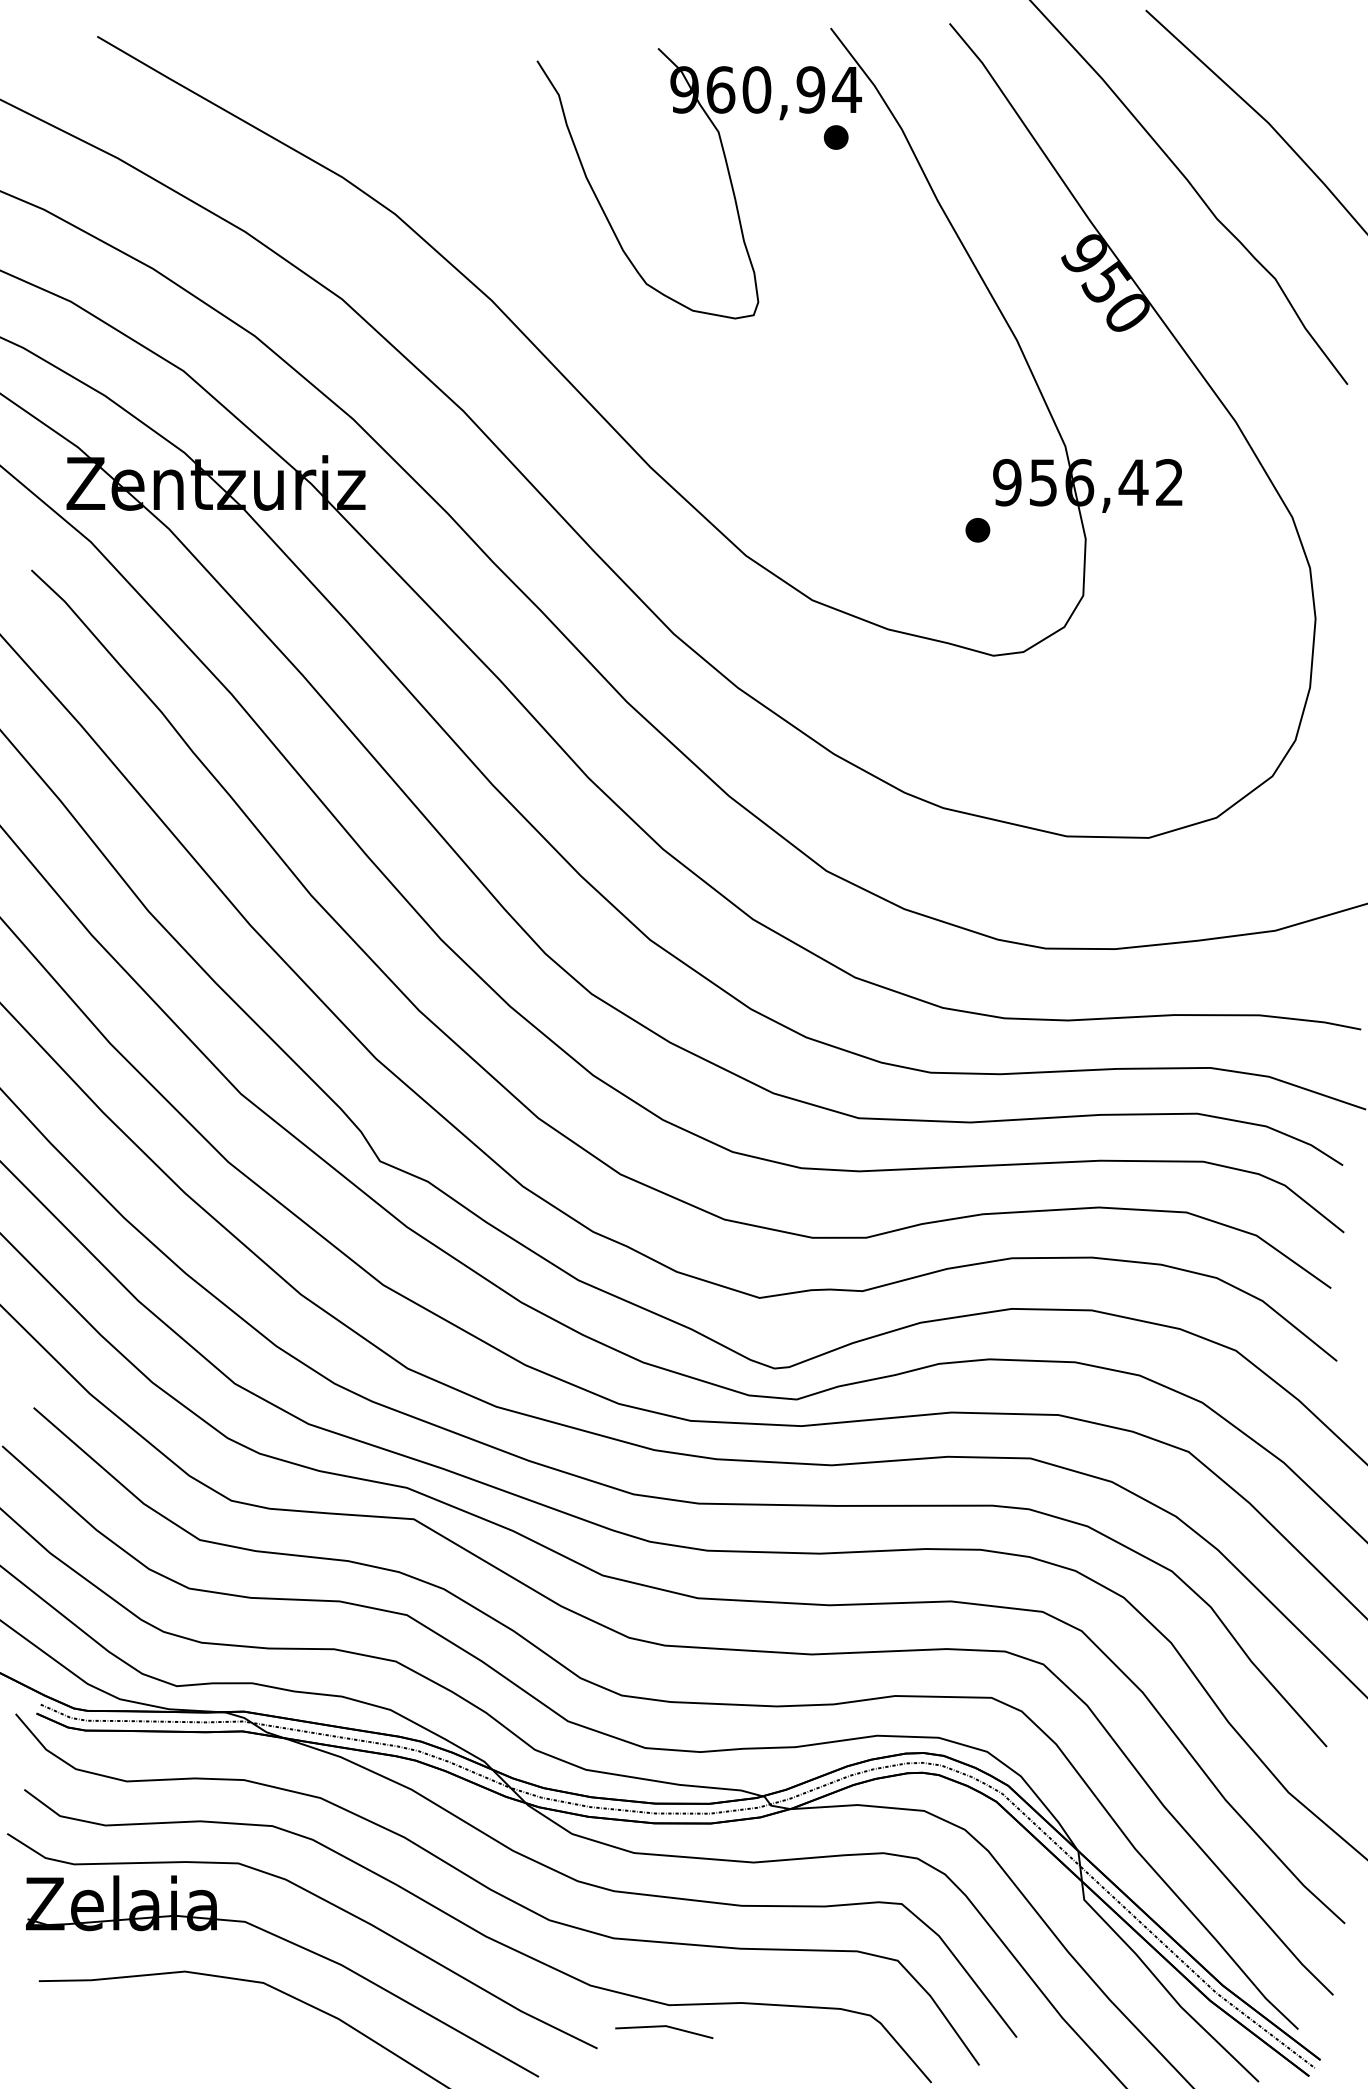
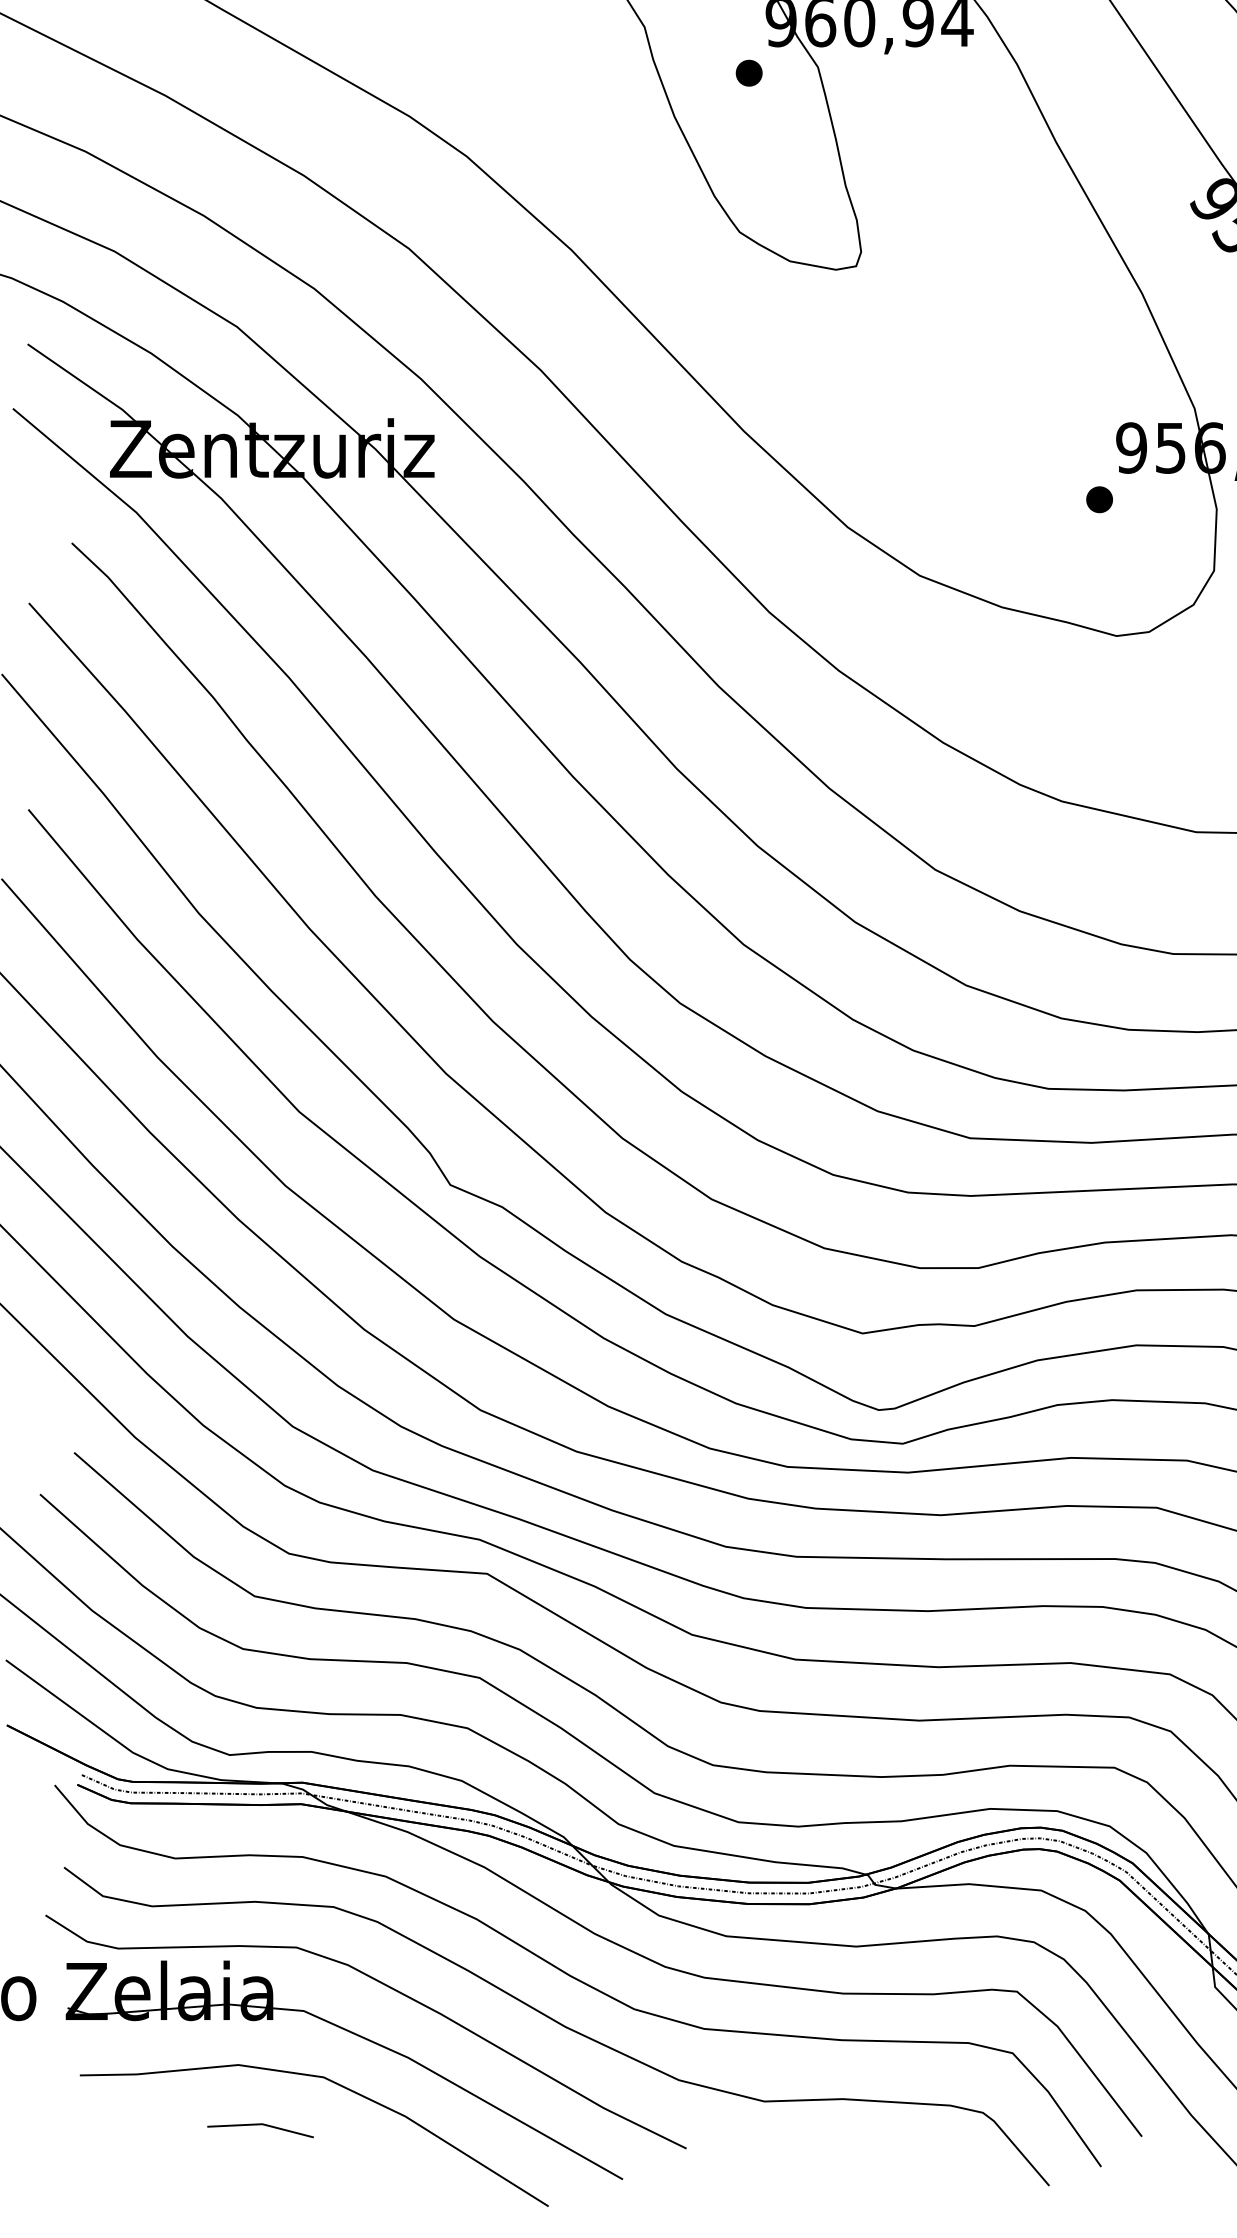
part: (835, 137) -> (748, 73), moved
line: (664, 2027) -> (260, 2125), moved

